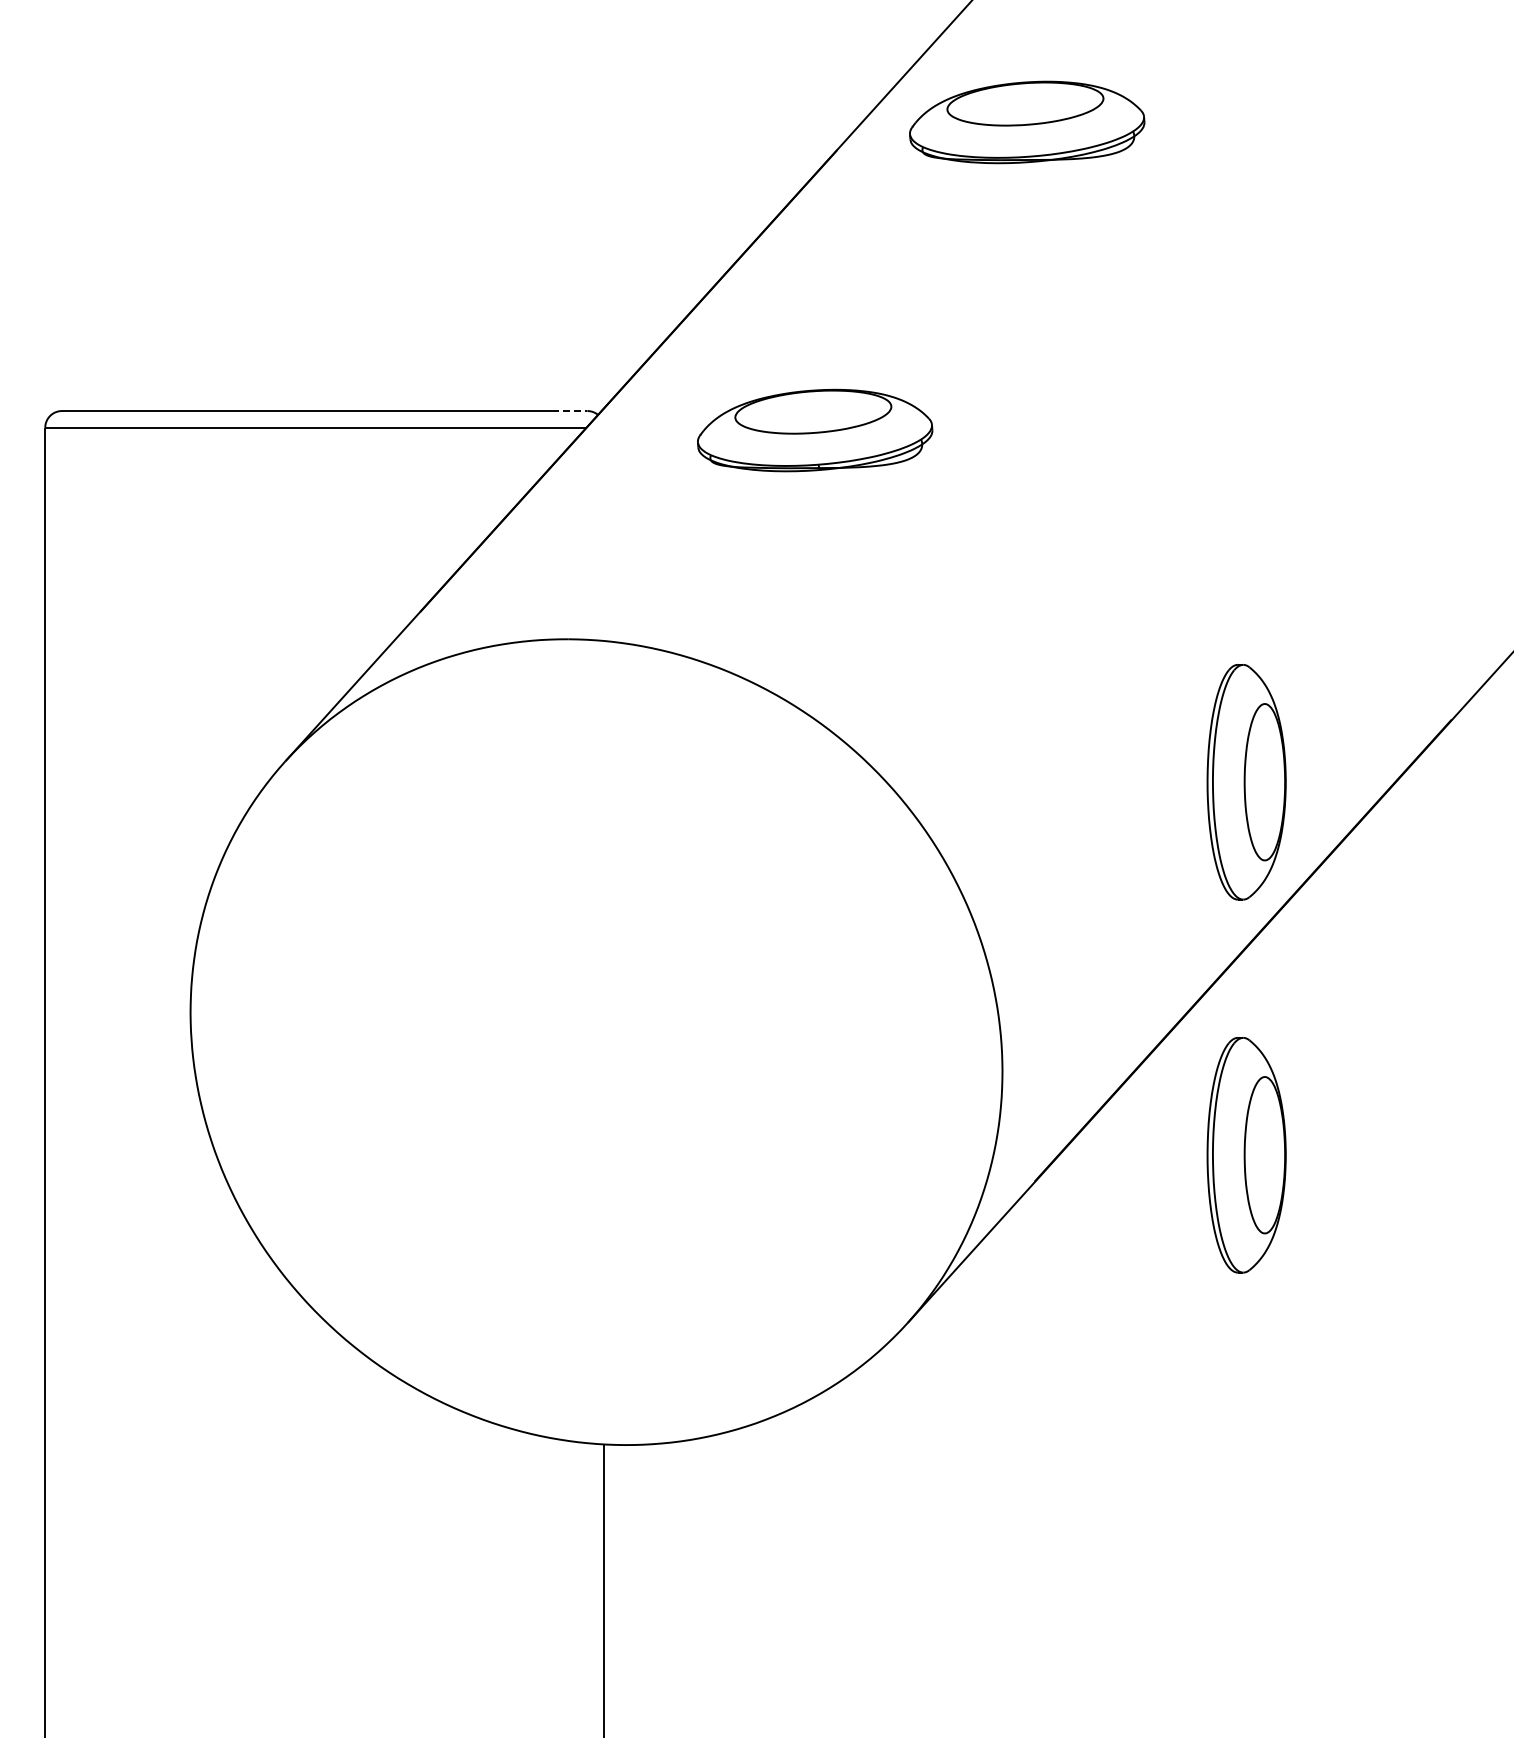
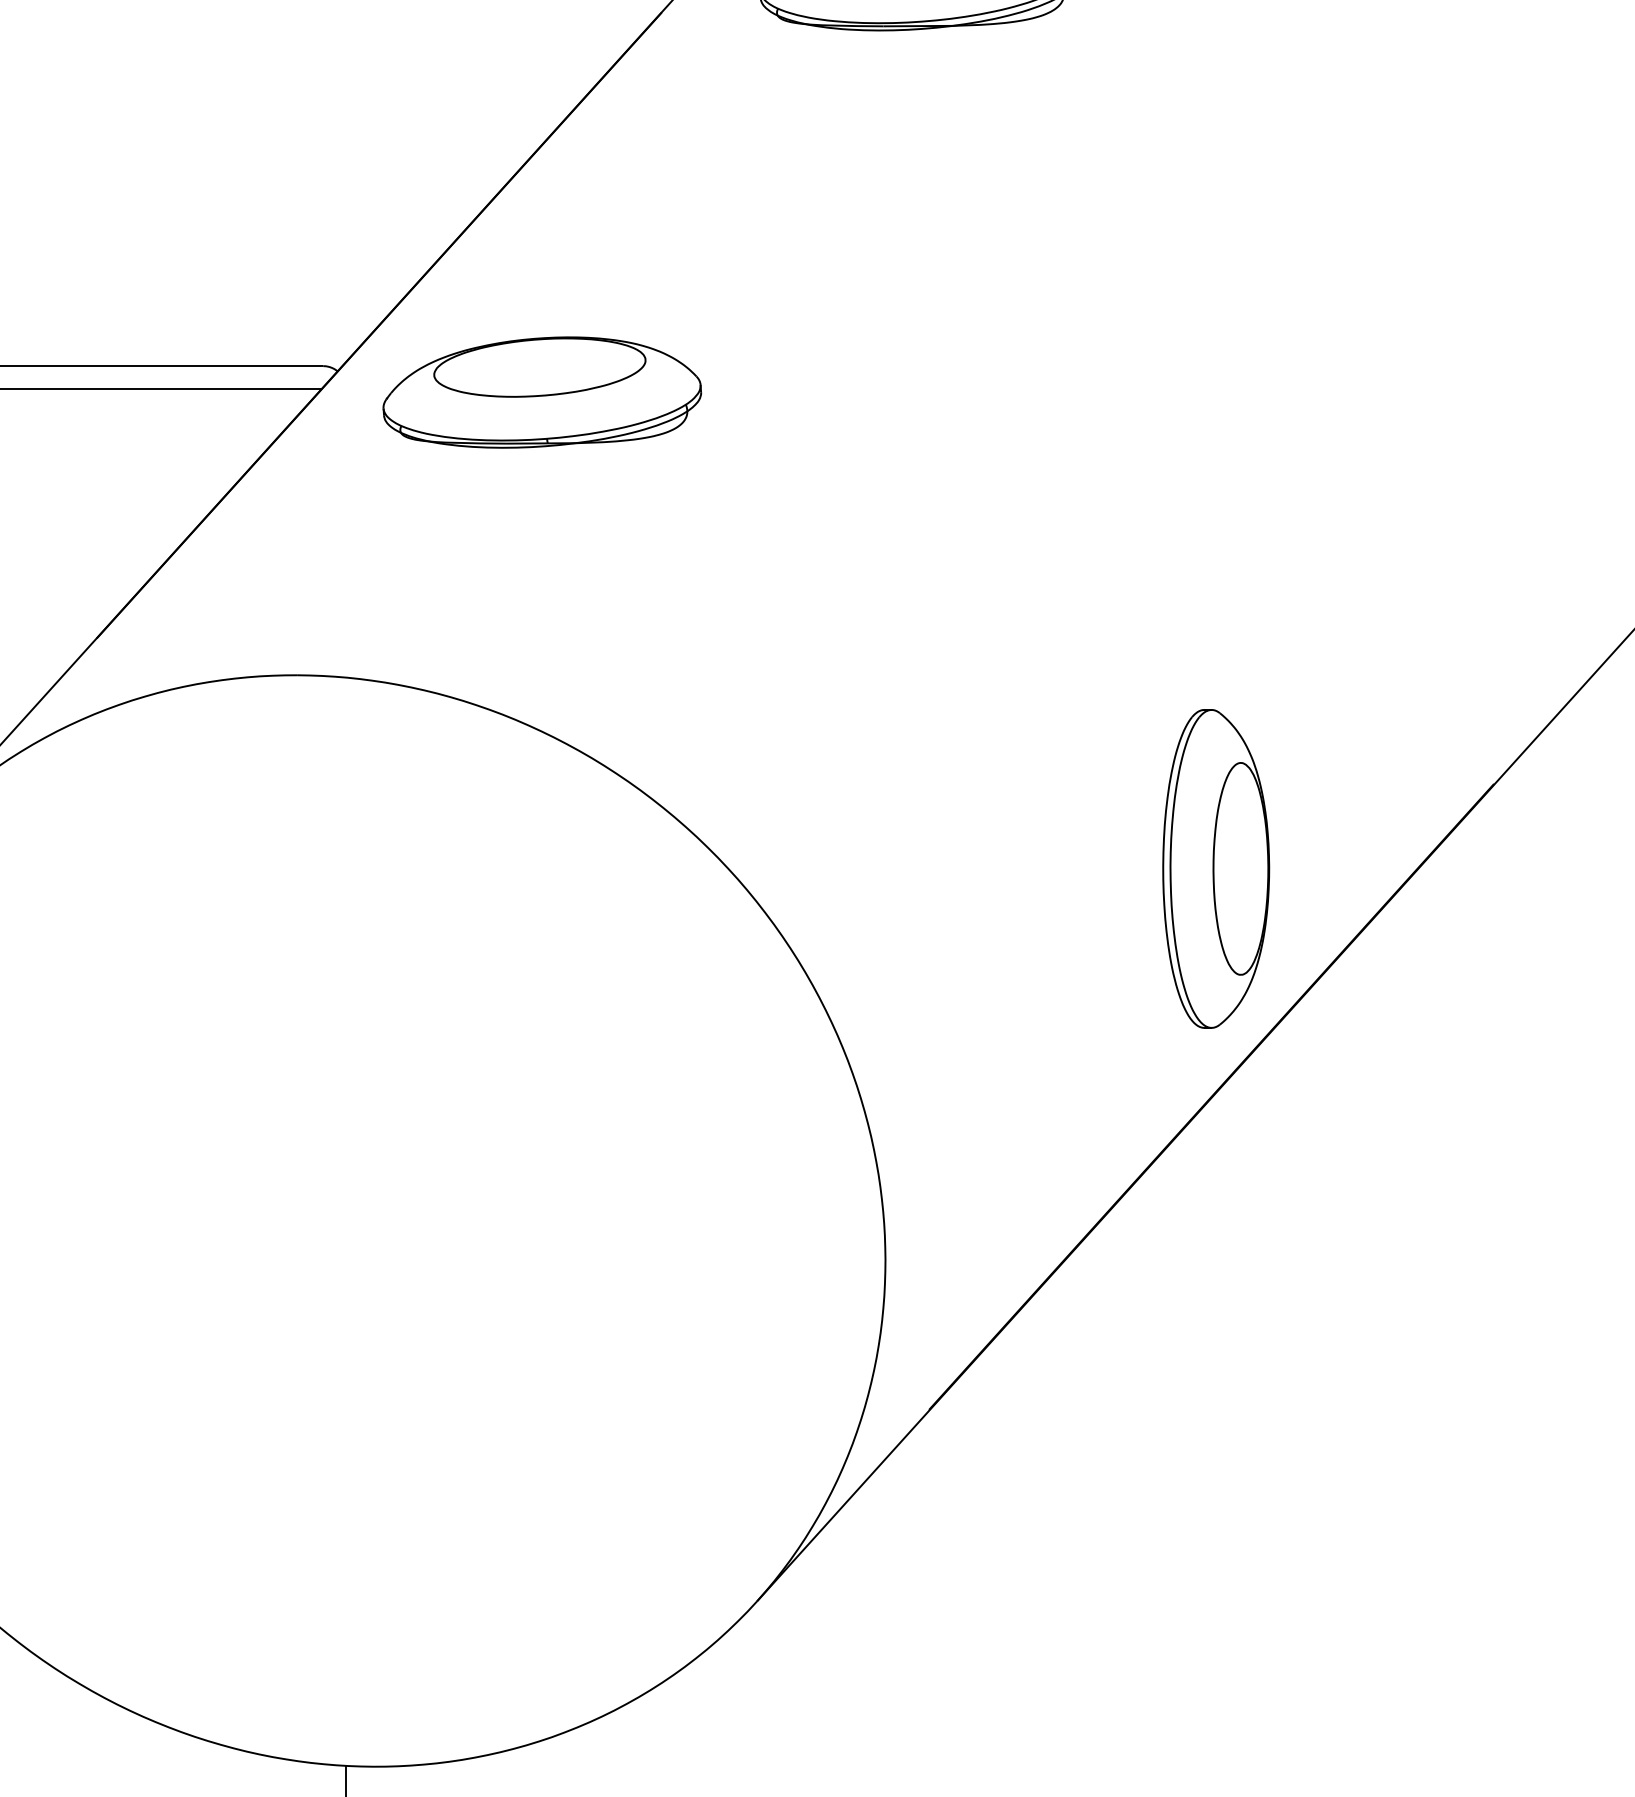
line: (569, 411) -> (298, 366), dashed -> solid
part: (815, 430) -> (542, 392), moved
part: (1246, 1155) -> (1215, 1374), removed

